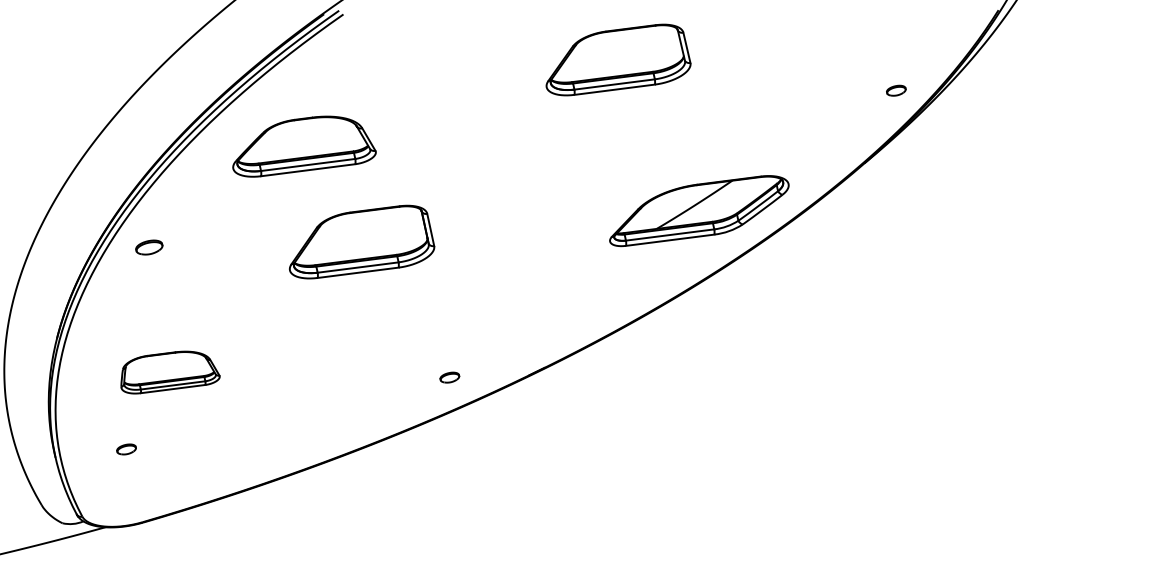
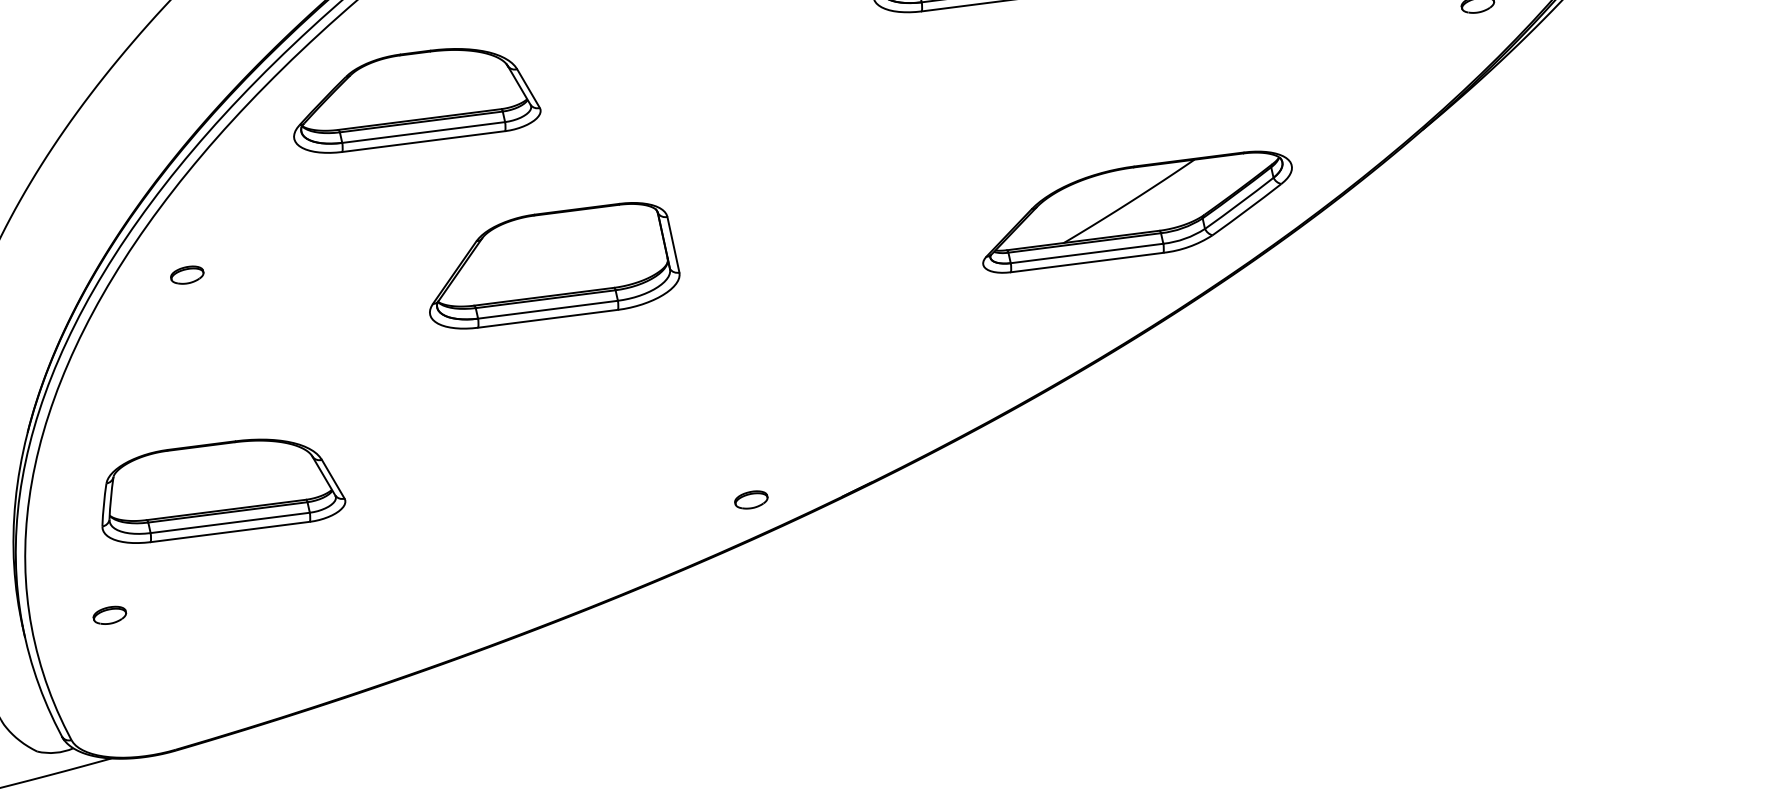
part: (304, 146) -> (417, 100), moved
part: (149, 247) -> (187, 275), size x0.71
part: (170, 372) -> (223, 491), size x1.43
part: (449, 377) -> (750, 499), moved
part: (126, 449) -> (109, 615), moved

